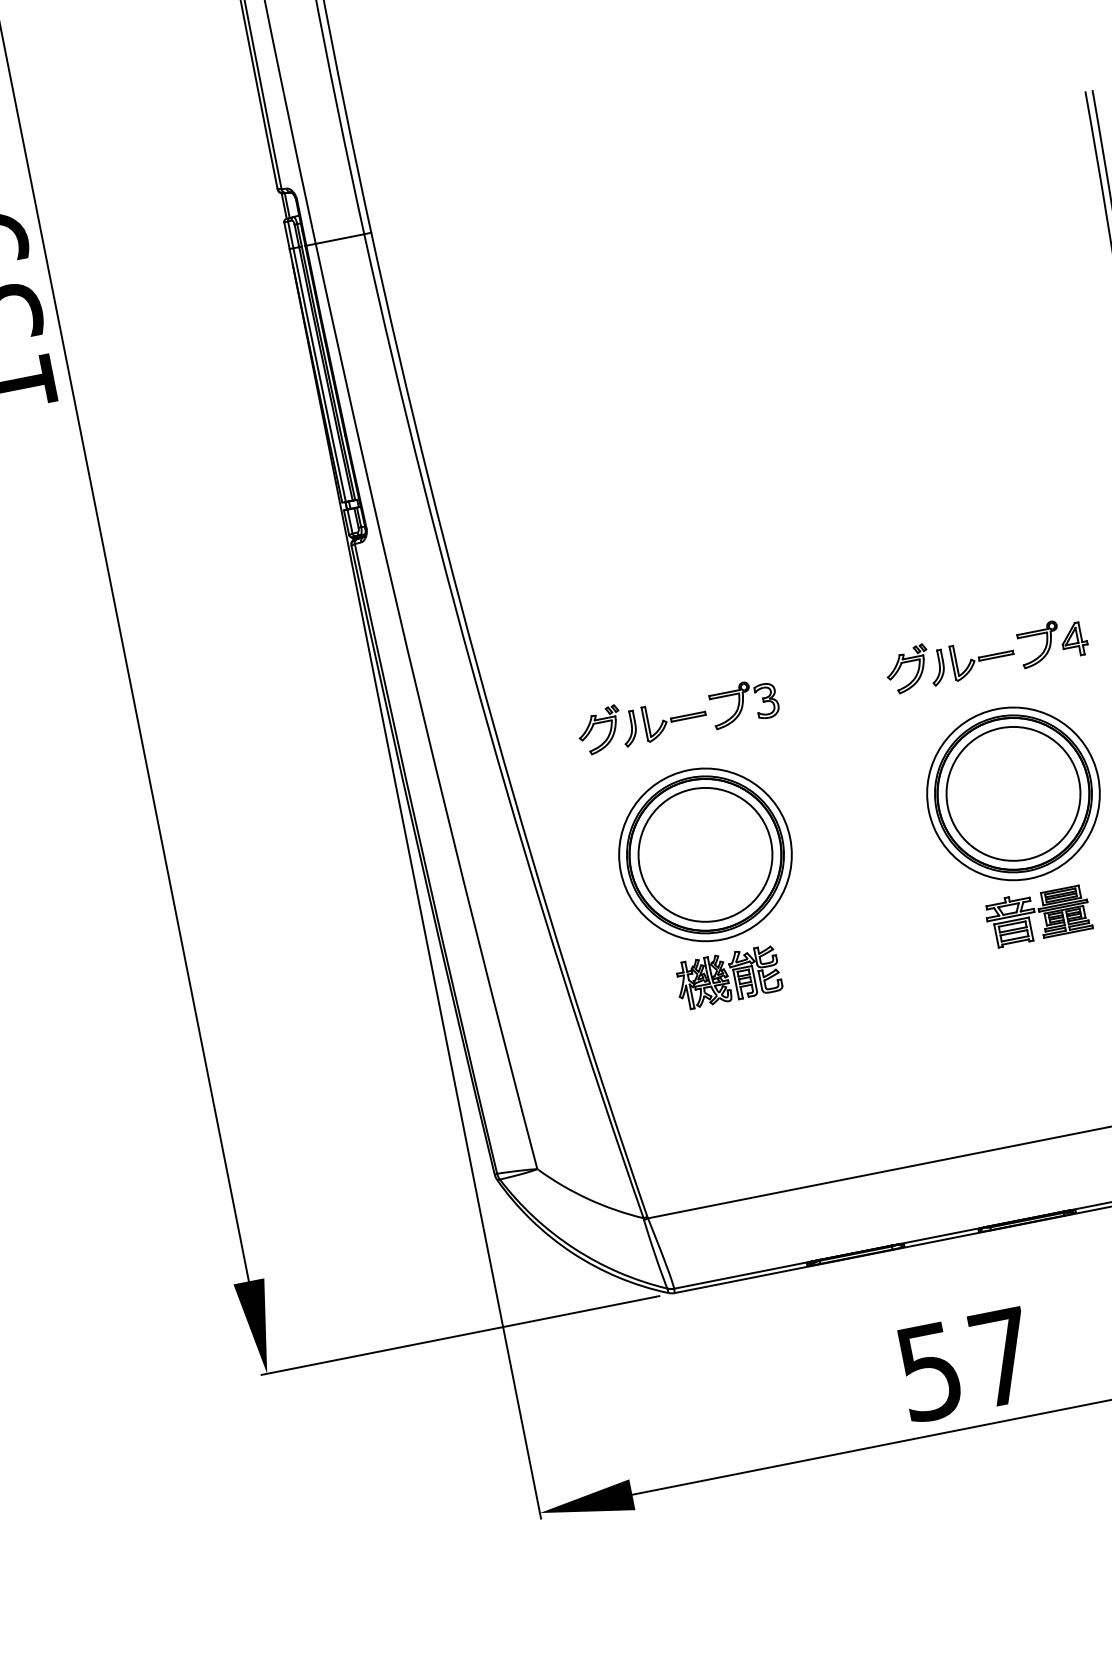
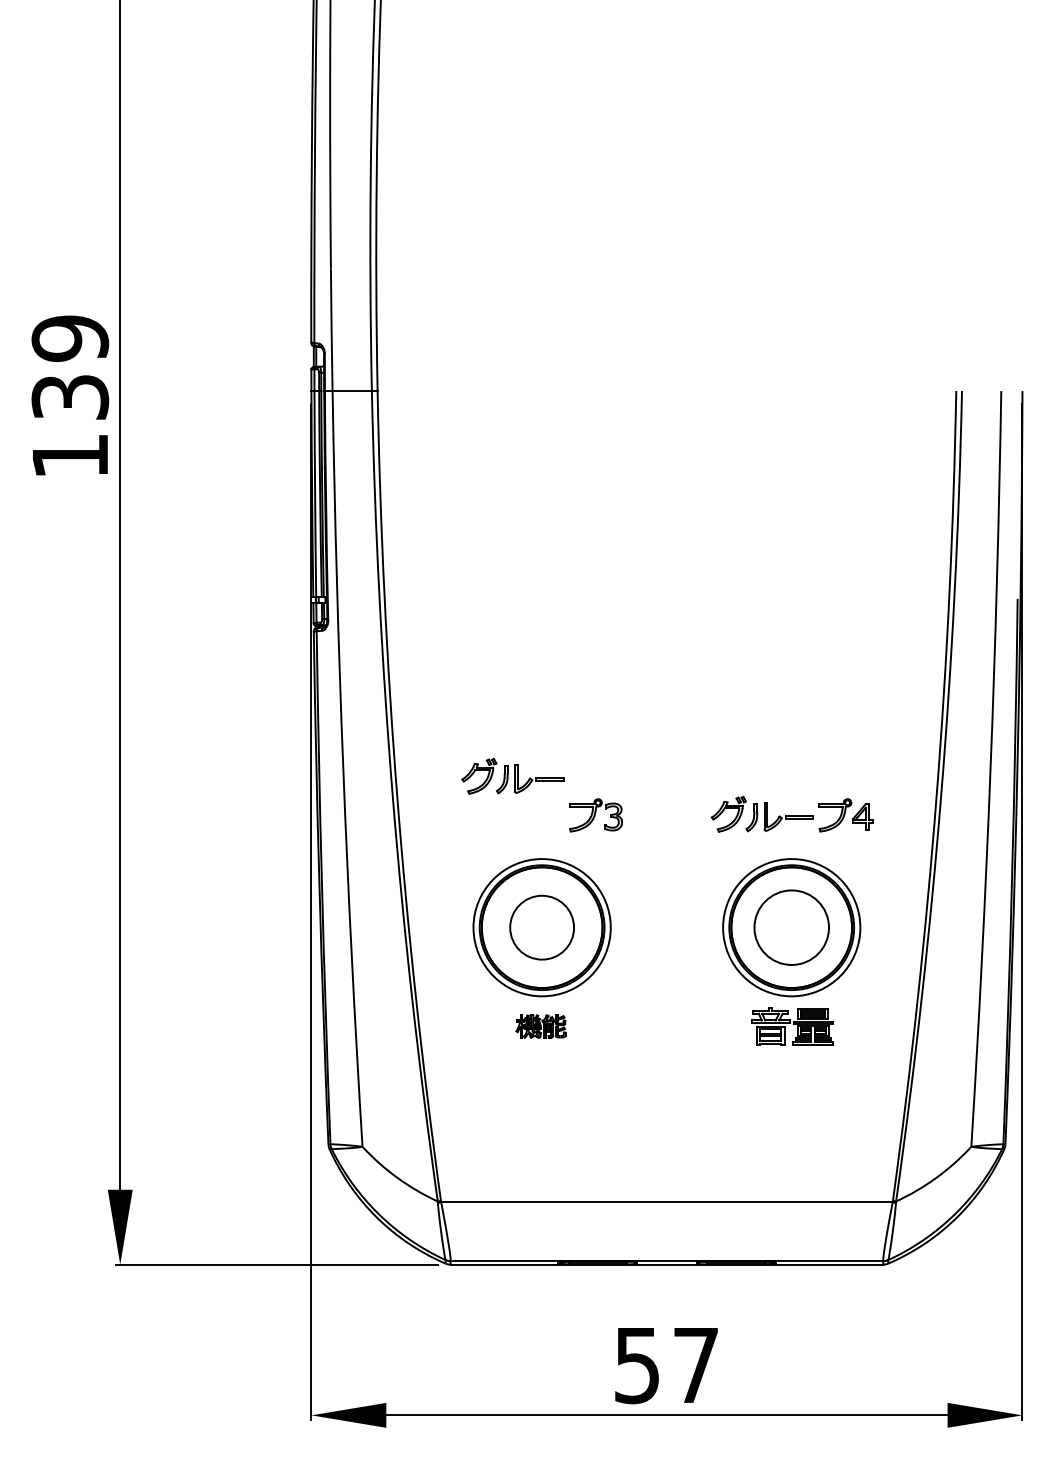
part: (641, 721) -> (512, 775), moved
circle: (1013, 793) -> (791, 927), size x0.7
circle: (704, 854) -> (541, 927), size x0.6
part: (727, 977) -> (540, 1026), size x0.6

